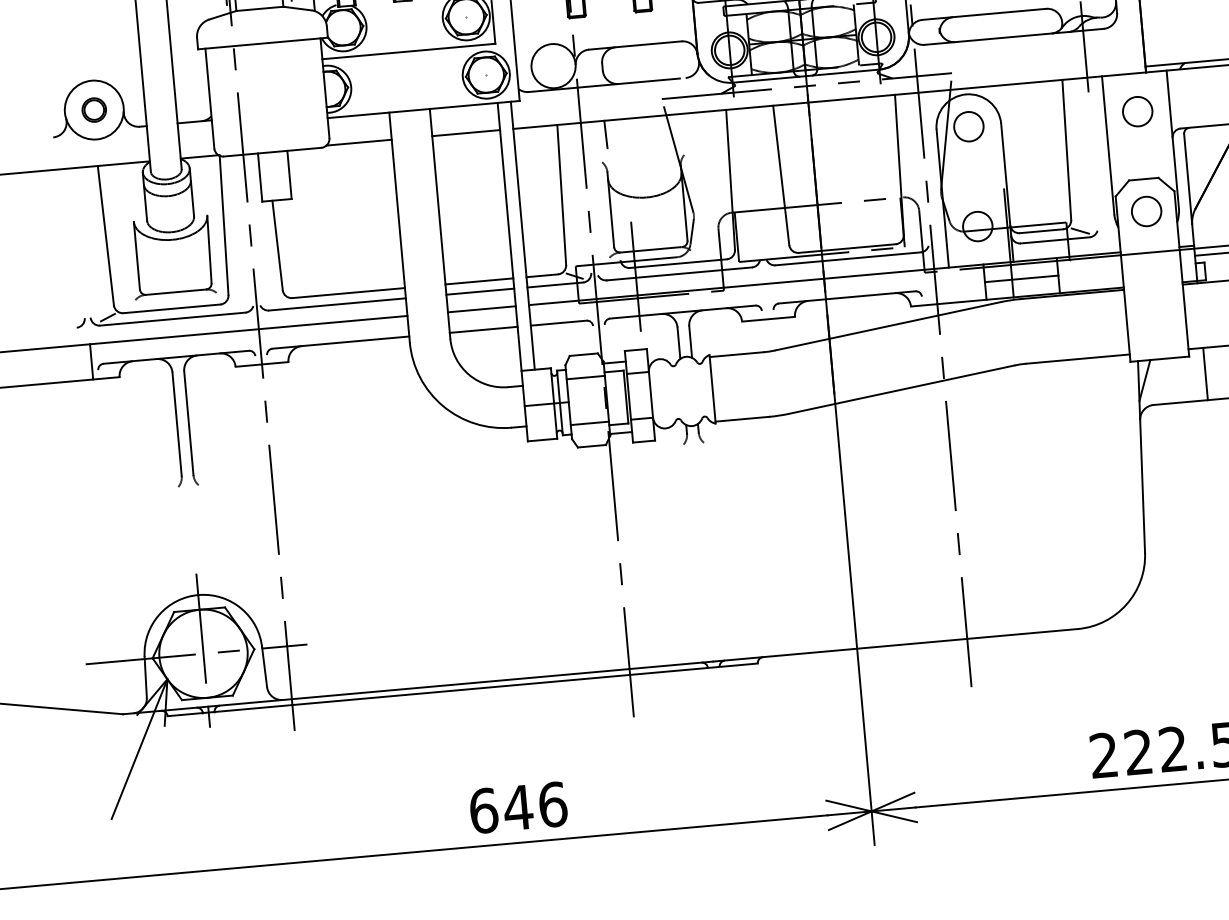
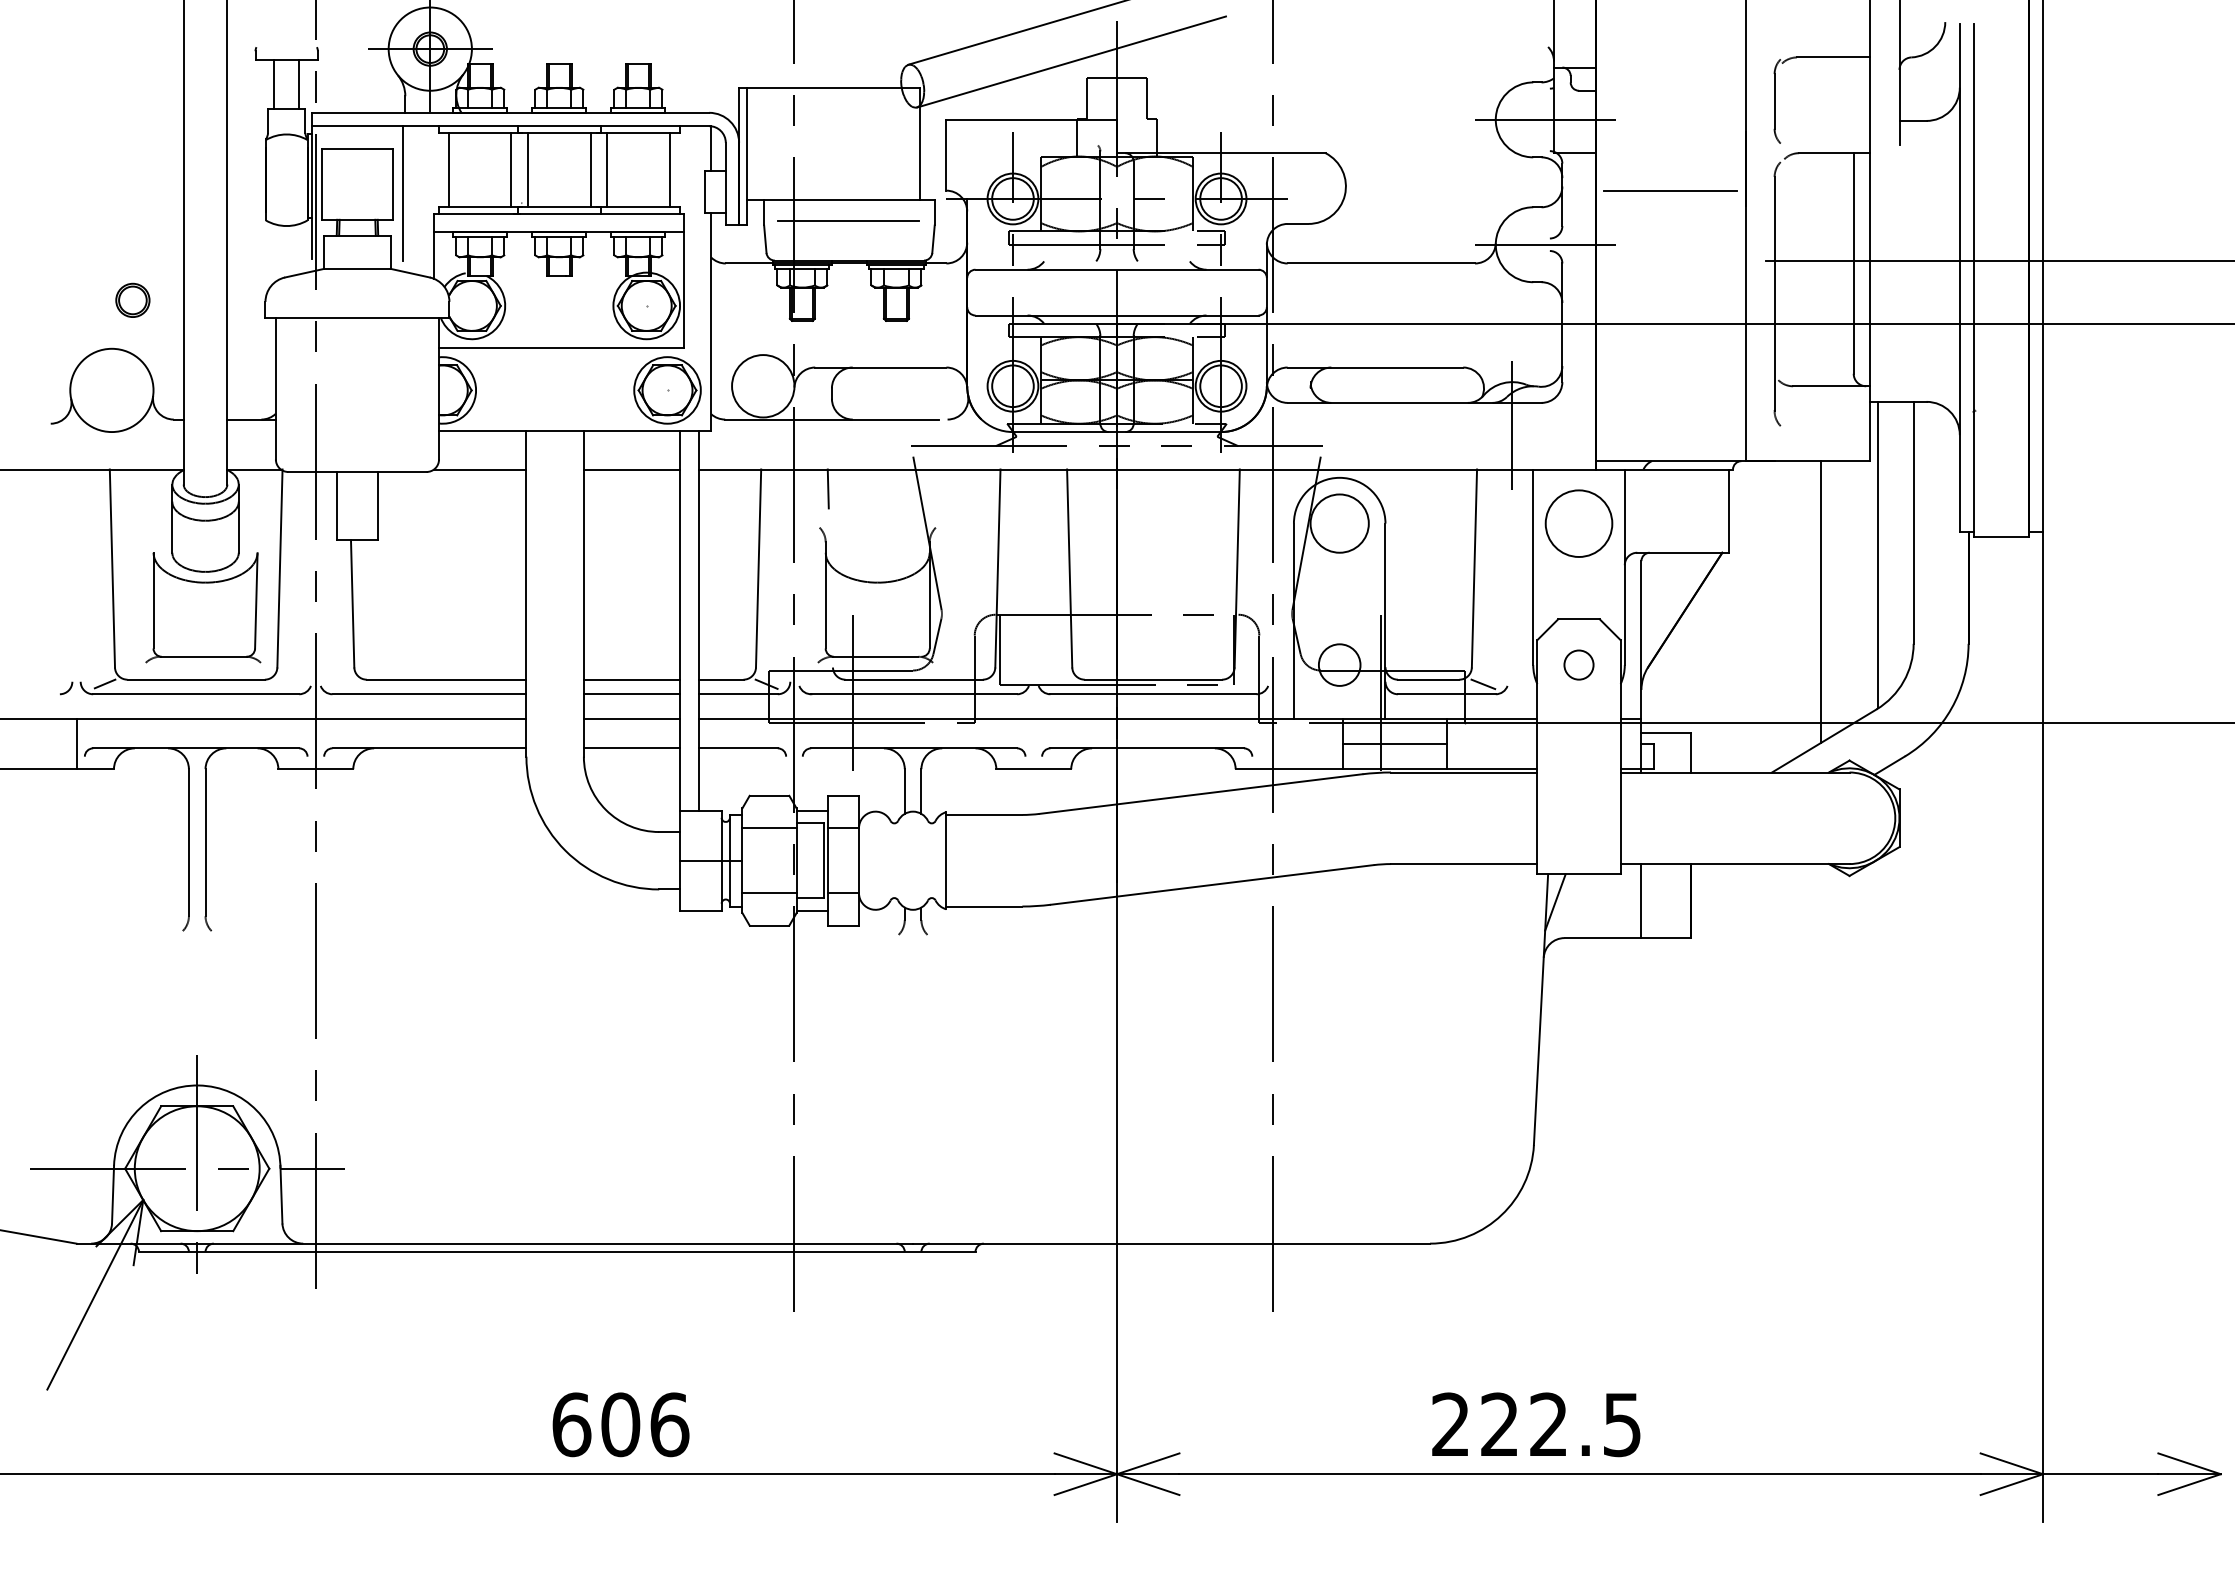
part: (93, 109) -> (132, 299), moved
circle: (1137, 111) -> (1578, 523), size x1.6
circle: (968, 126) -> (1339, 523), size x1.4
circle: (1146, 211) -> (1578, 664), size x0.7
text: (518, 807) -> (620, 1424), 646 -> 606

